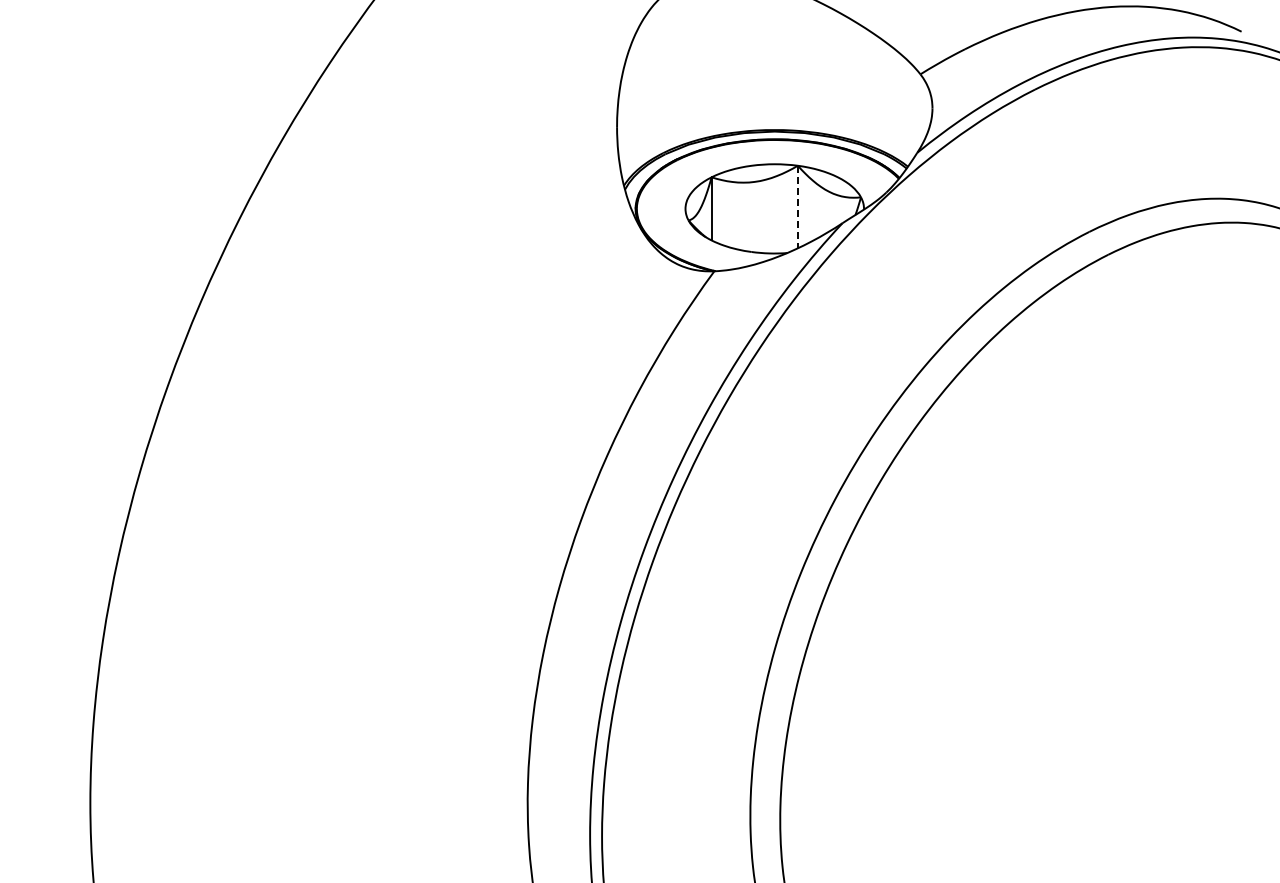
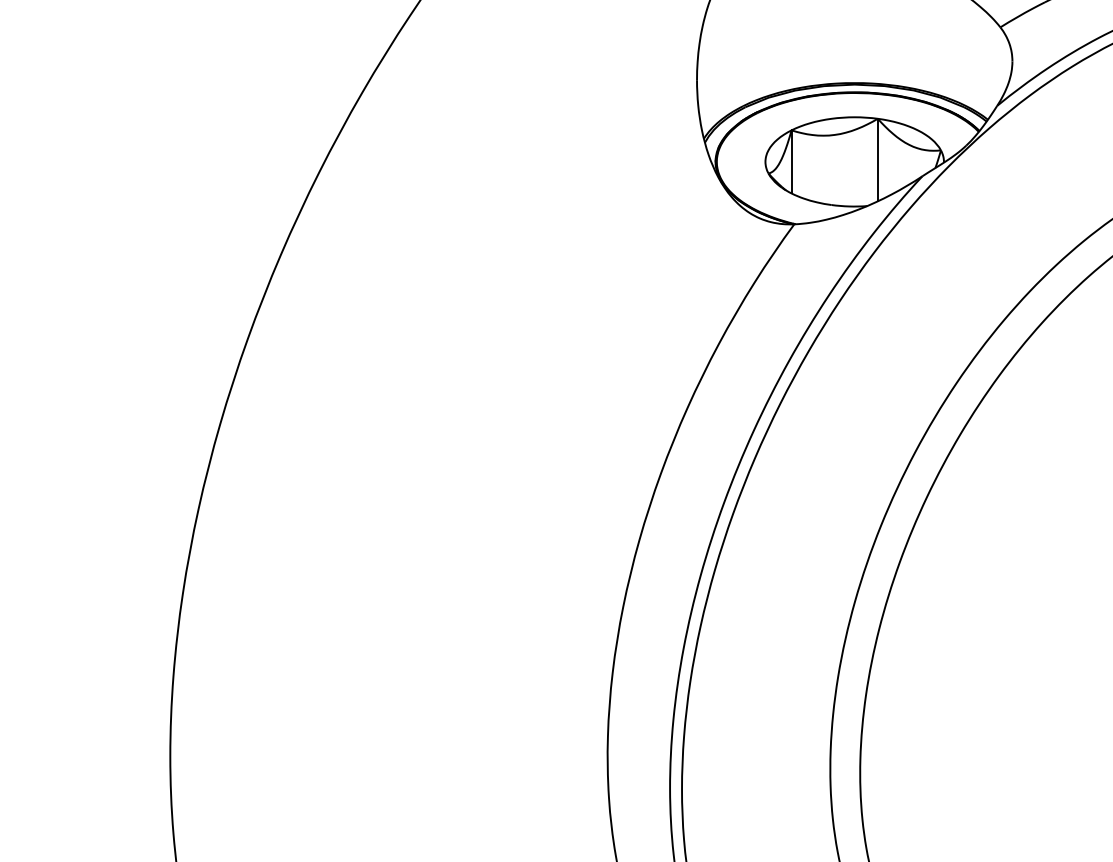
line: (797, 207) -> (877, 160), dashed -> solid

